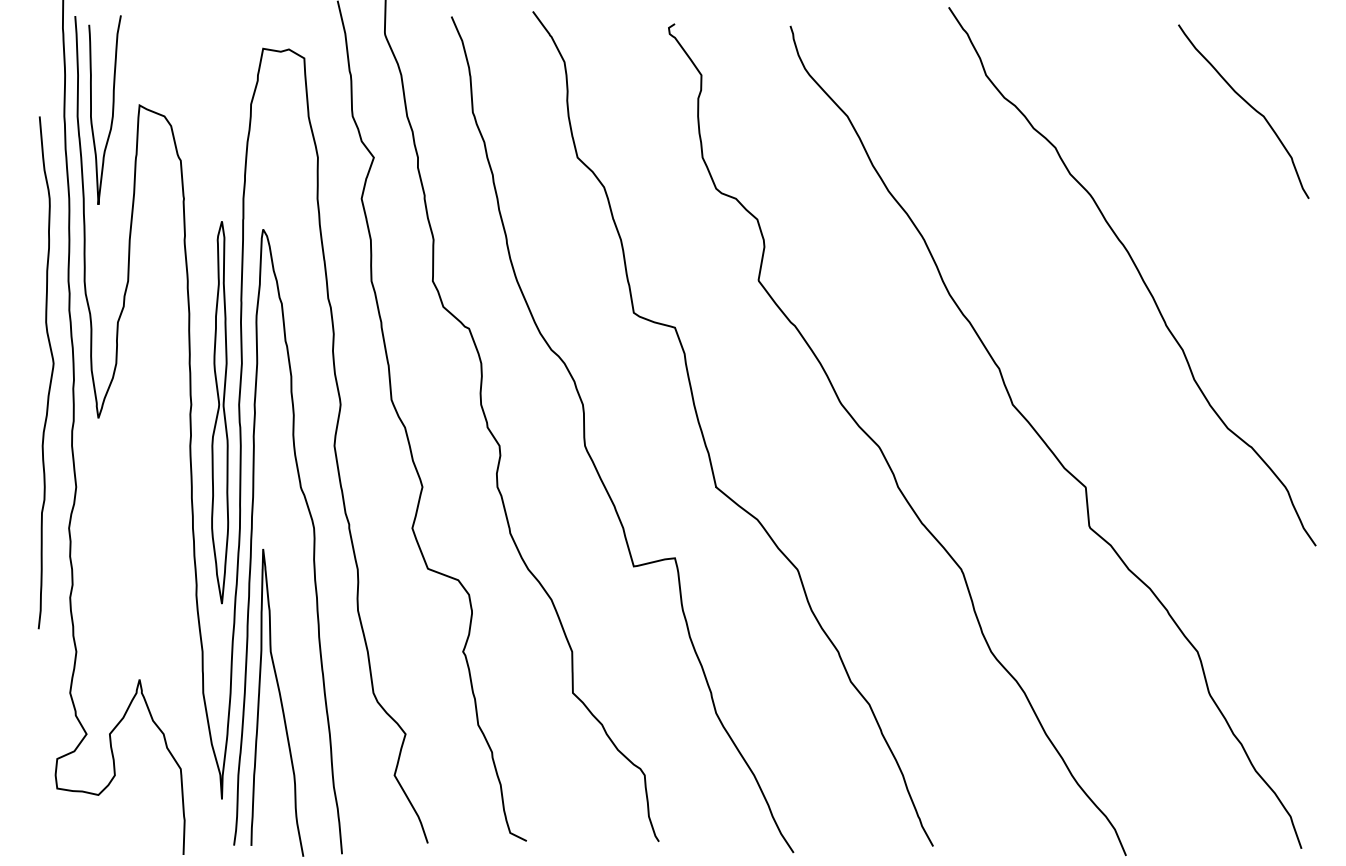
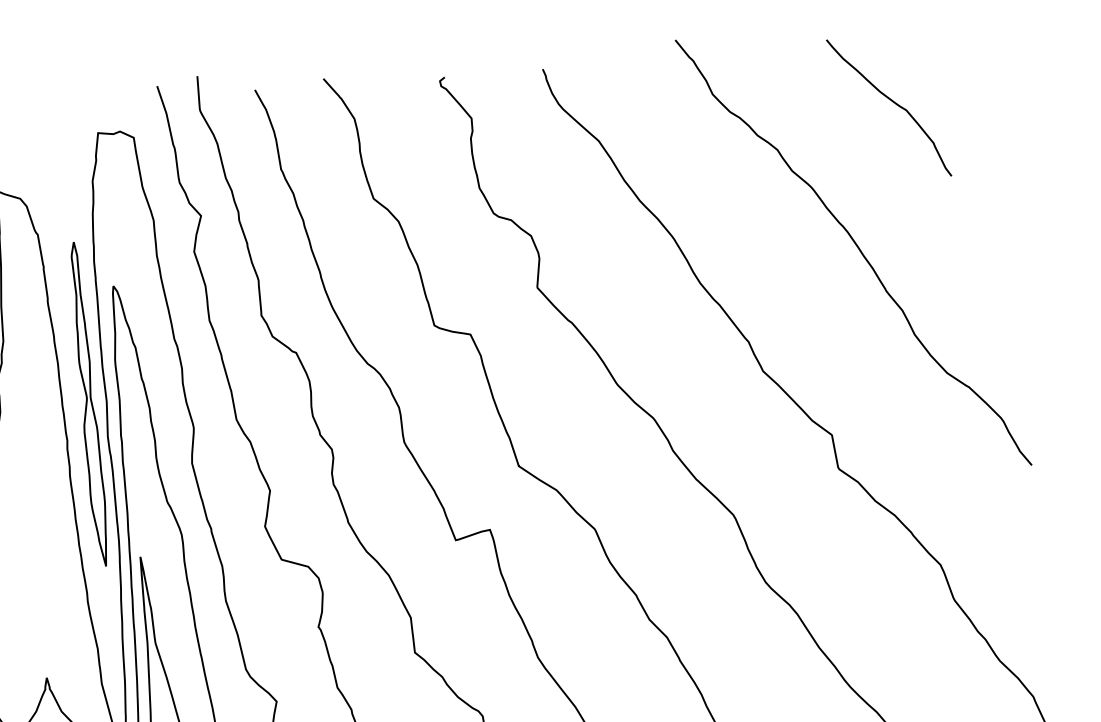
curve: (1248, 105) -> (892, 102), moved
part: (220, 412) -> (88, 404), moved

